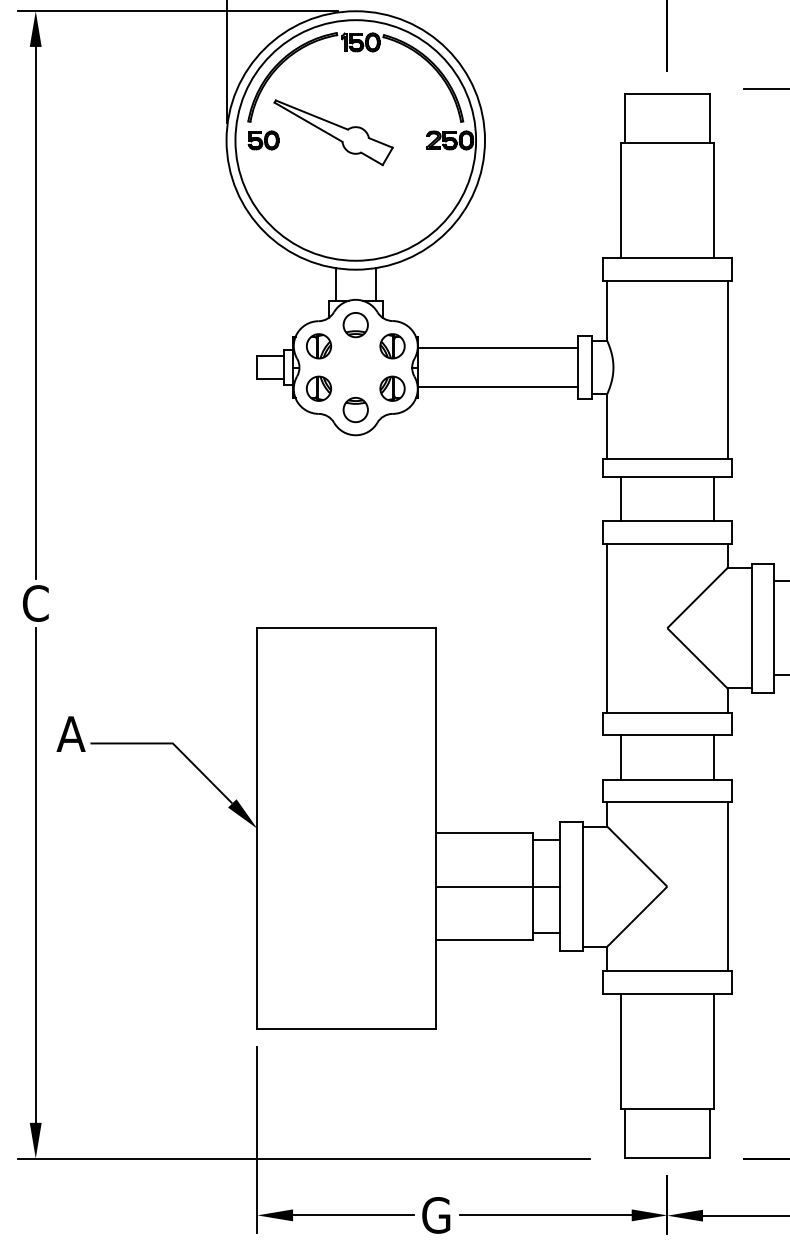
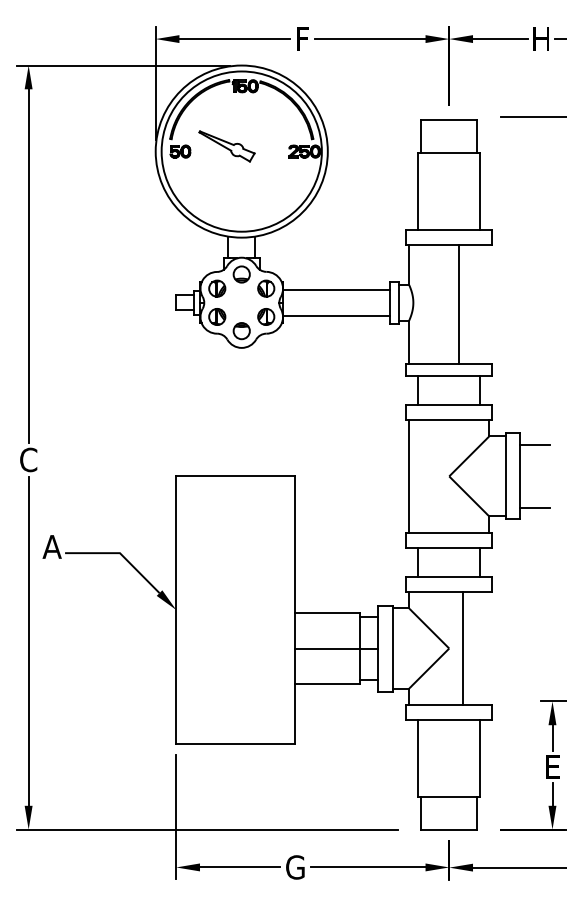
part: (332, 132) -> (226, 146), size x0.7
line: (727, 368) -> (459, 303), moved
line: (727, 886) -> (463, 648), moved

